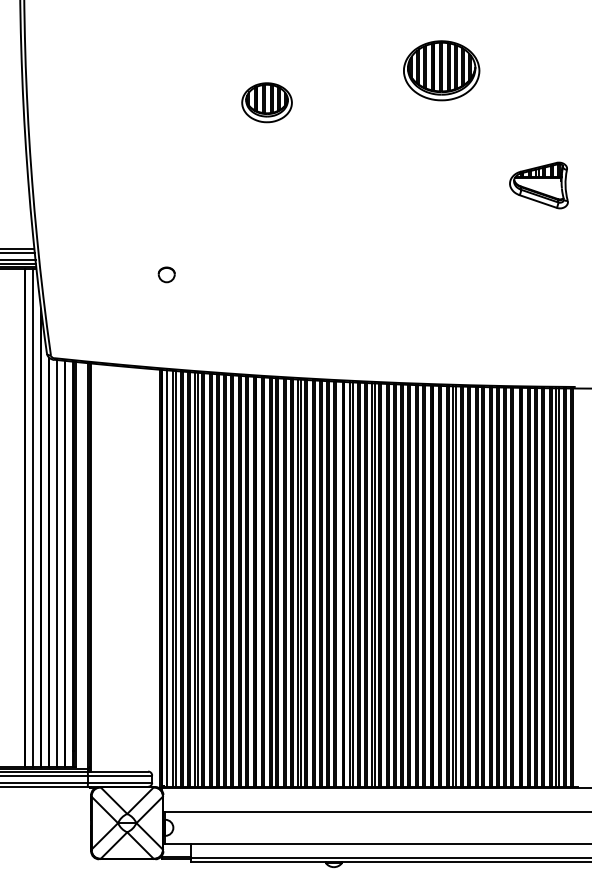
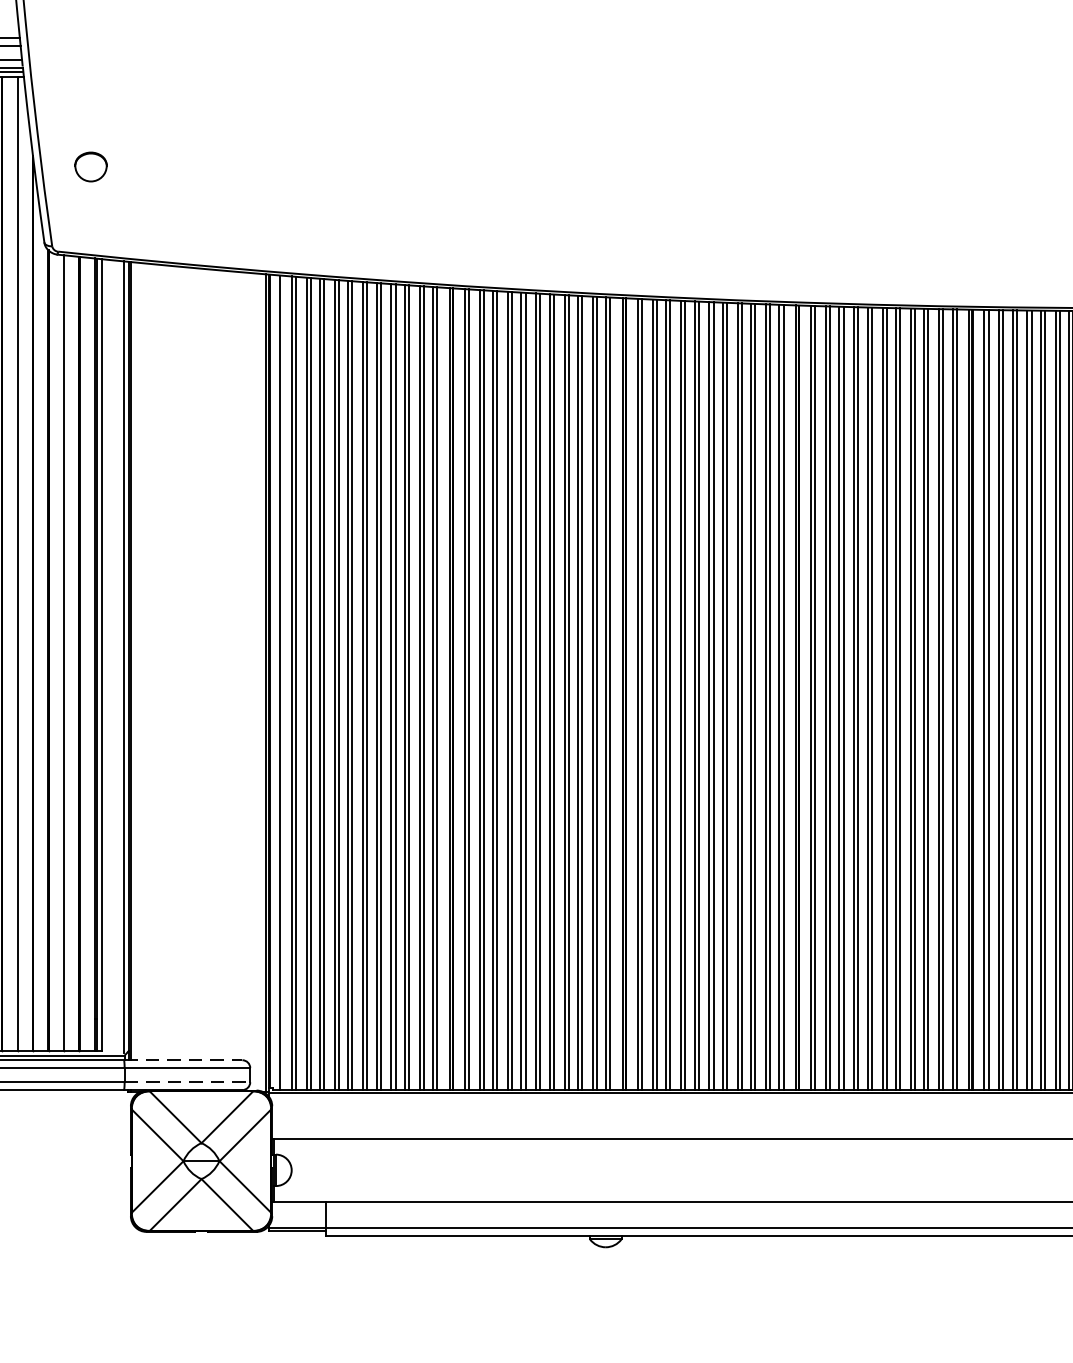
part: (166, 274) -> (90, 166), moved
line: (118, 771) -> (184, 1060), solid -> dashed
line: (120, 782) -> (188, 1081), solid -> dashed

